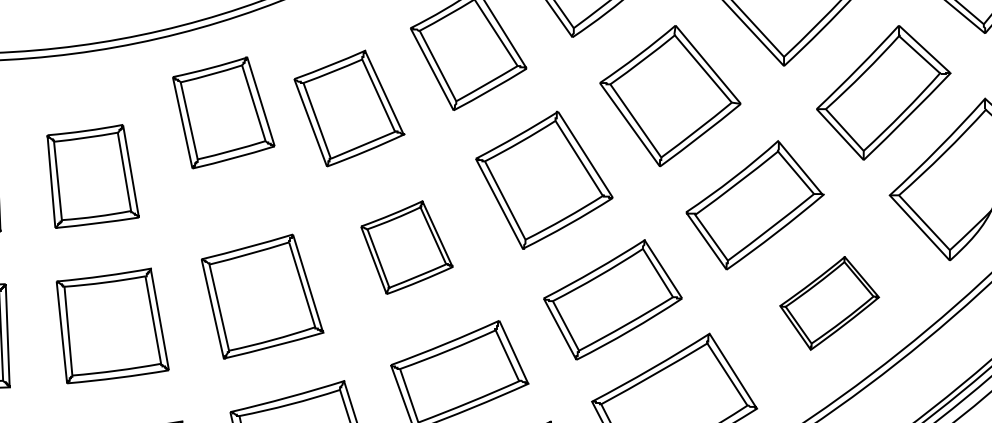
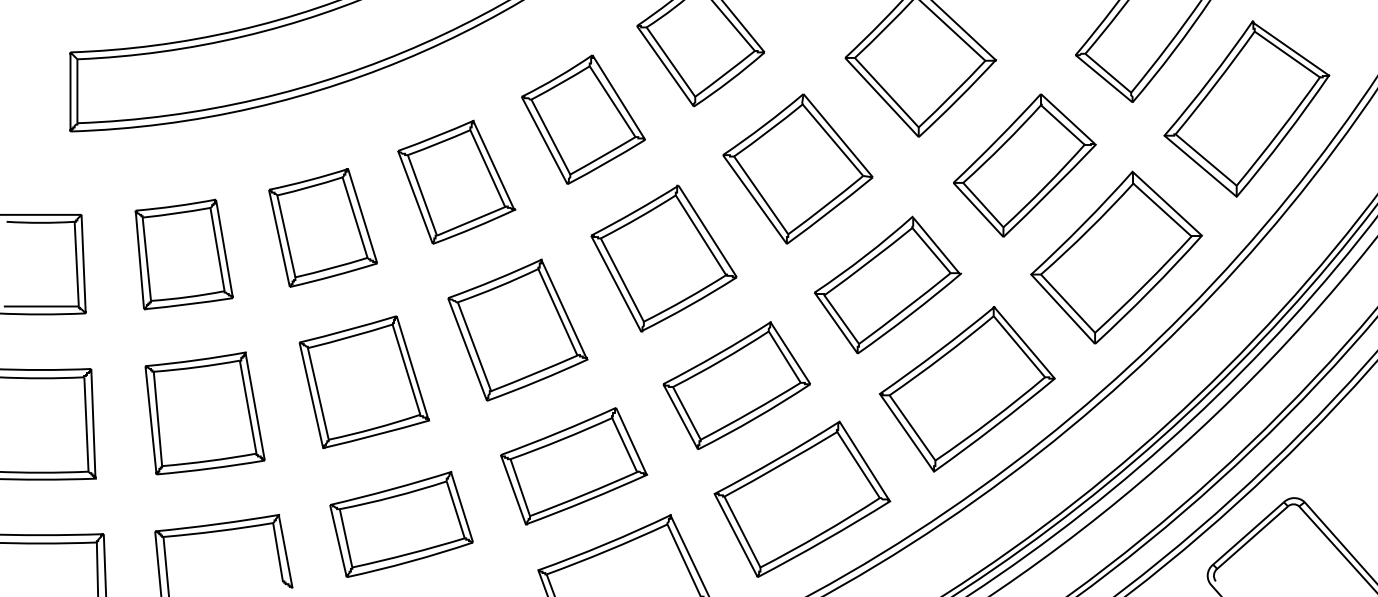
part: (223, 112) -> (322, 227), moved
part: (406, 247) -> (517, 329), size x1.43
part: (828, 303) -> (966, 389), size x1.67

